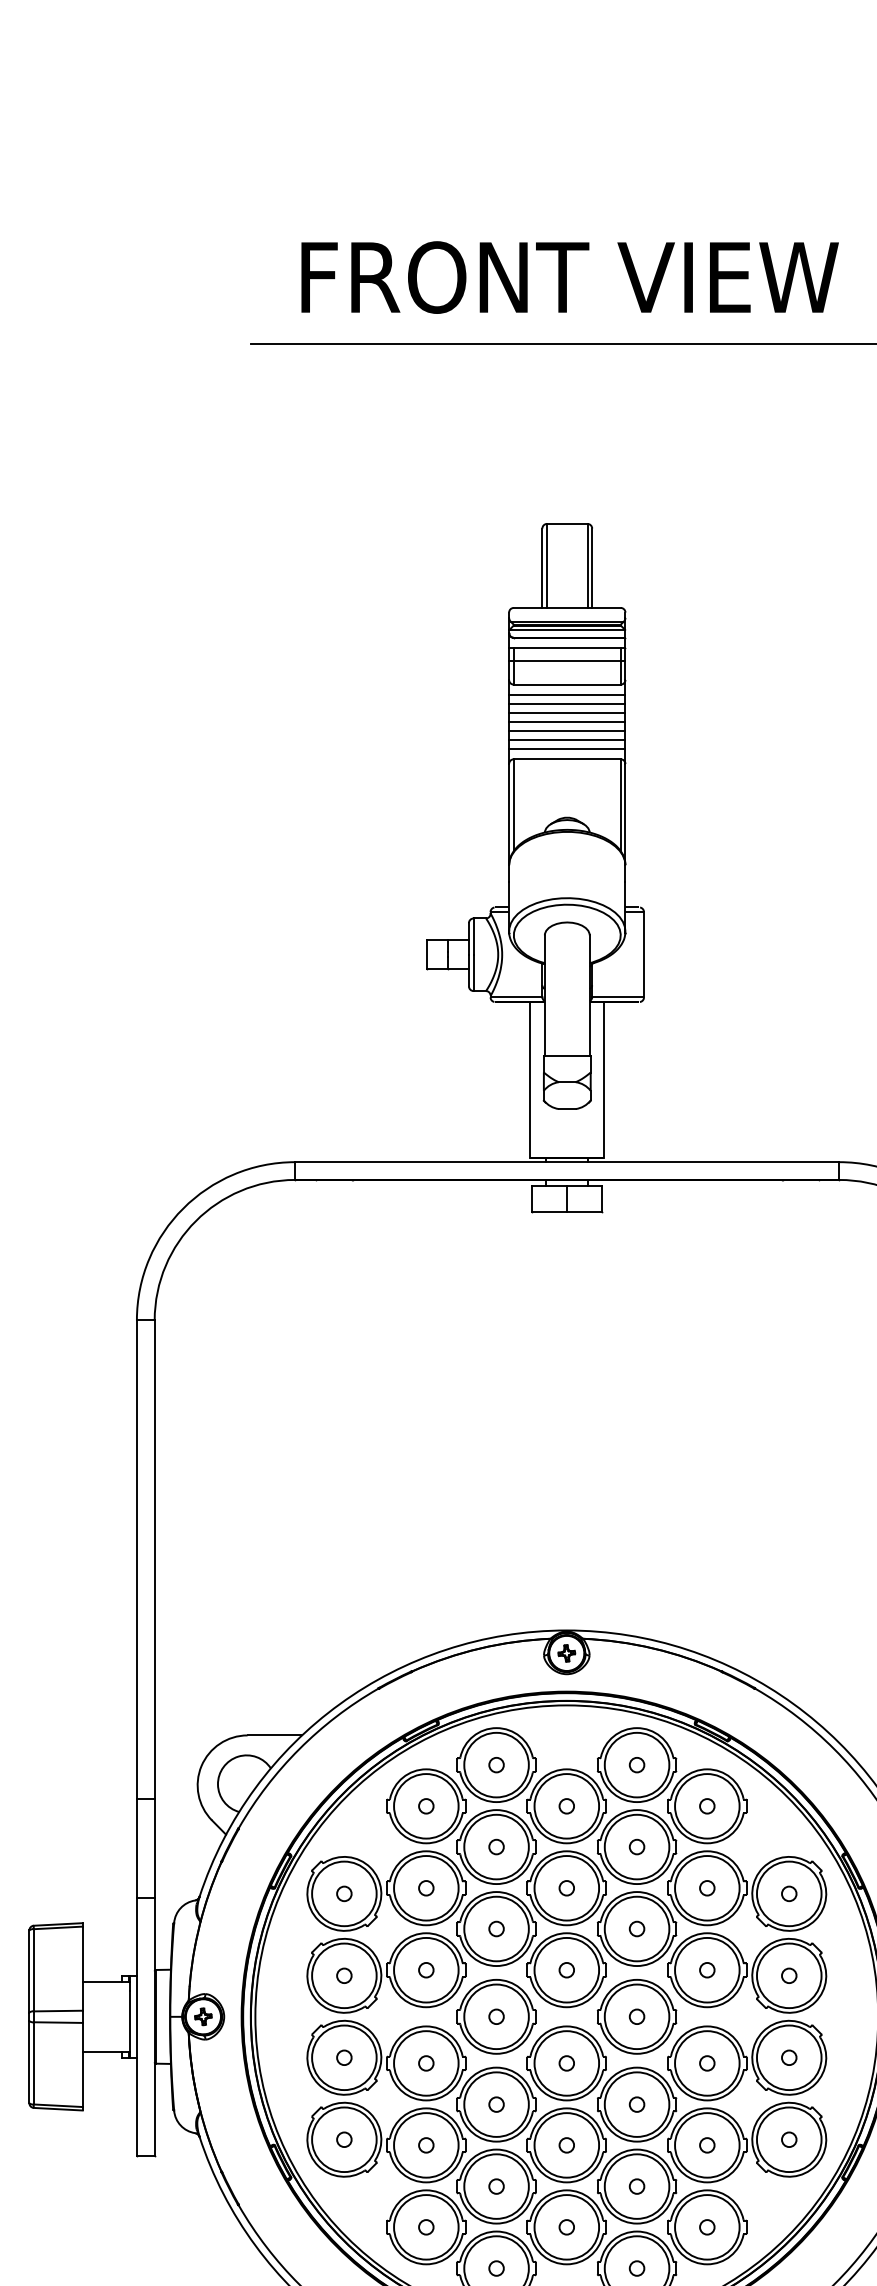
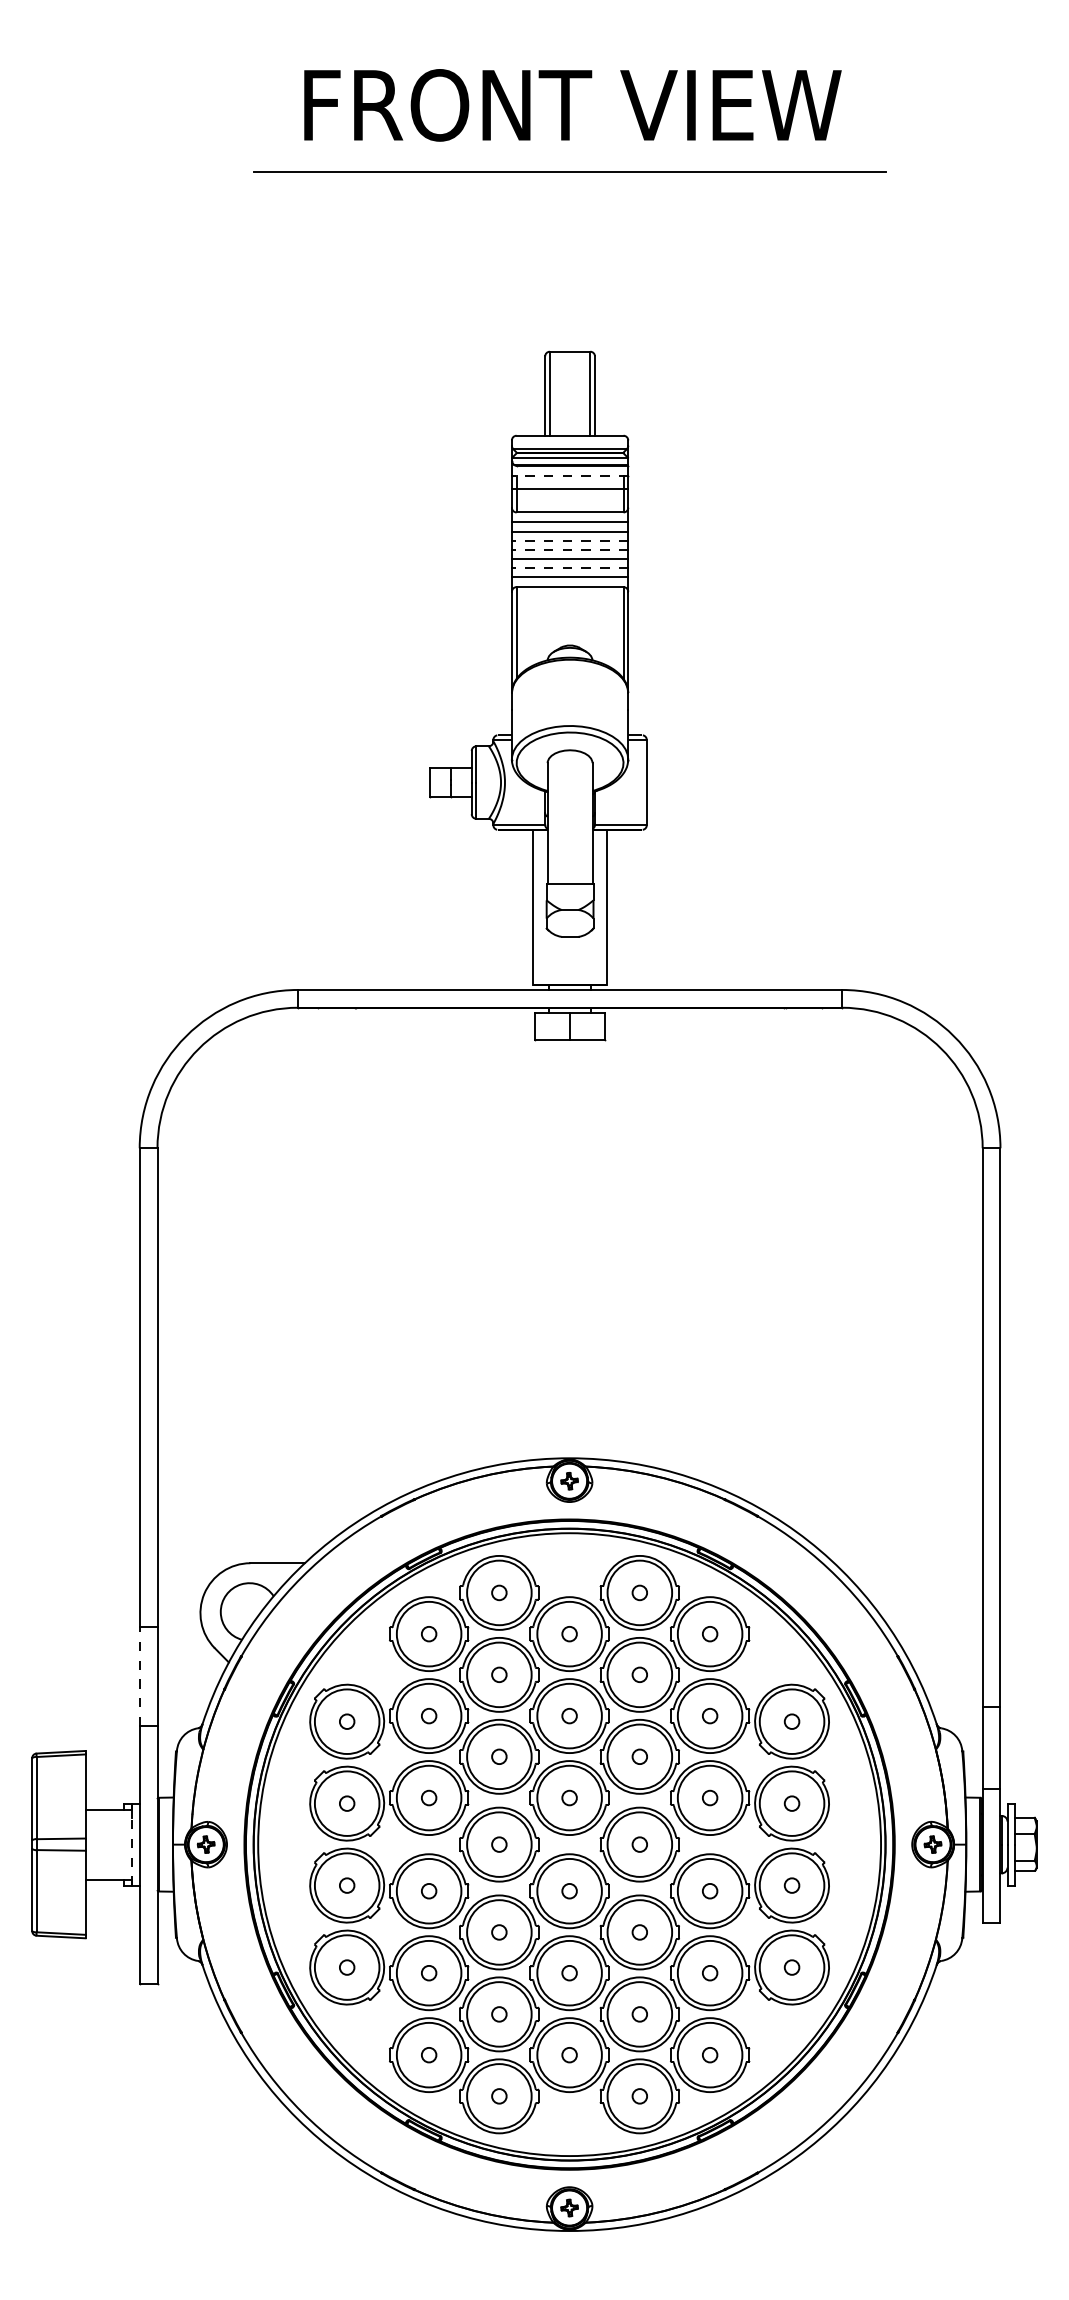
line: (566, 647) -> (569, 475), solid -> dashed
line: (566, 712) -> (569, 540), solid -> dashed
line: (566, 721) -> (569, 549), solid -> dashed
line: (566, 740) -> (569, 568), solid -> dashed
line: (136, 1848) -> (139, 1676), solid -> dashed
line: (129, 2024) -> (132, 1852), solid -> dashed

